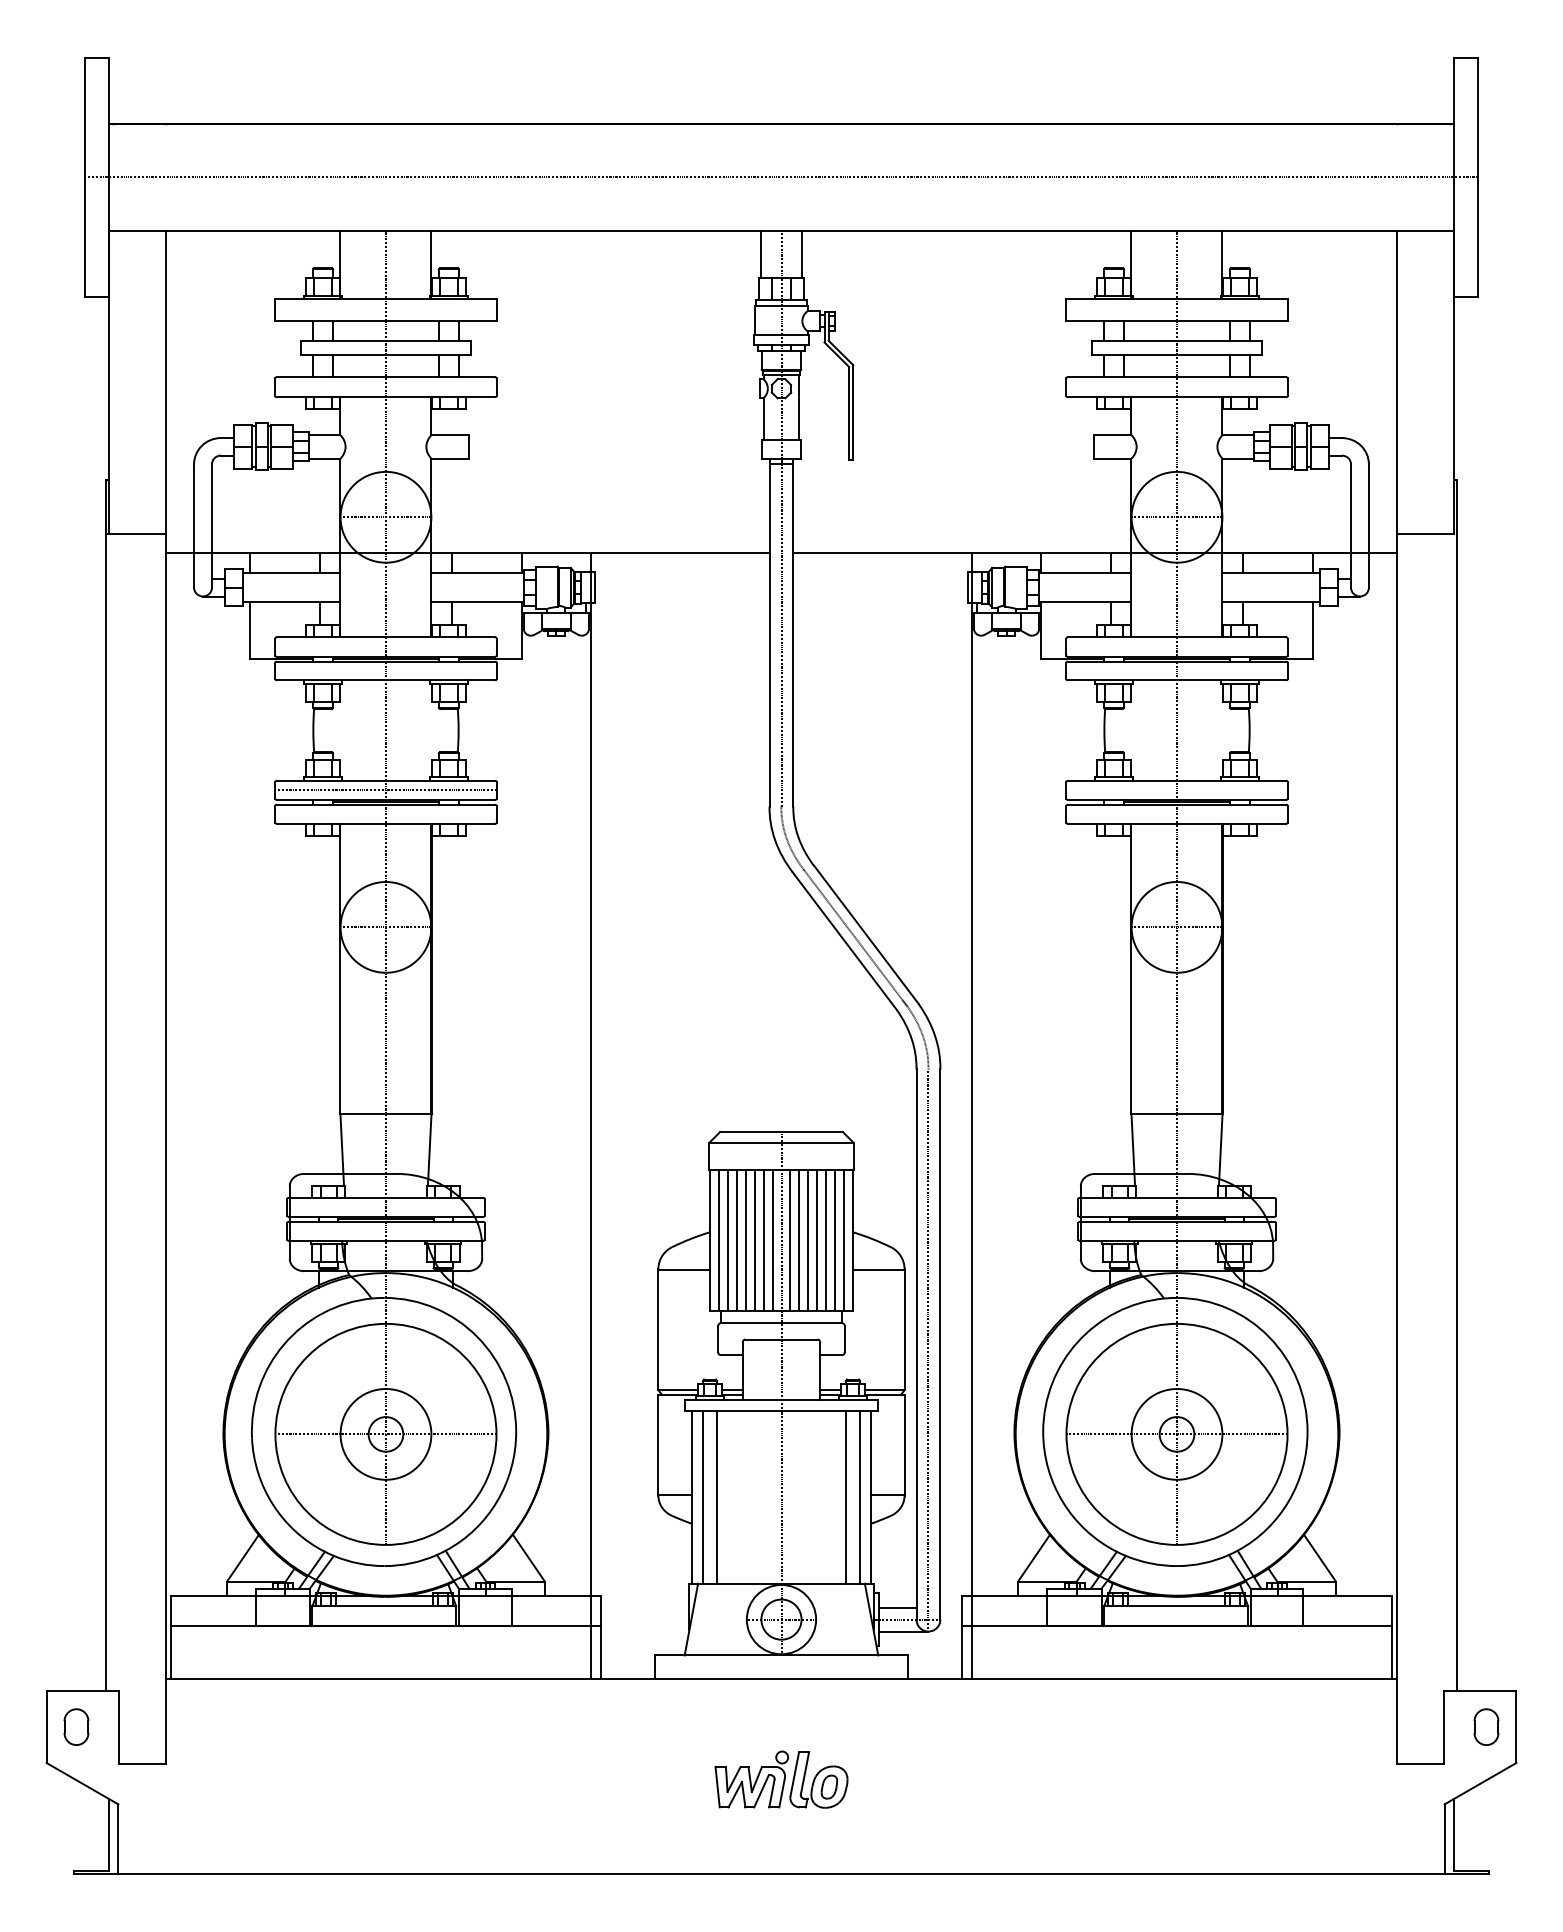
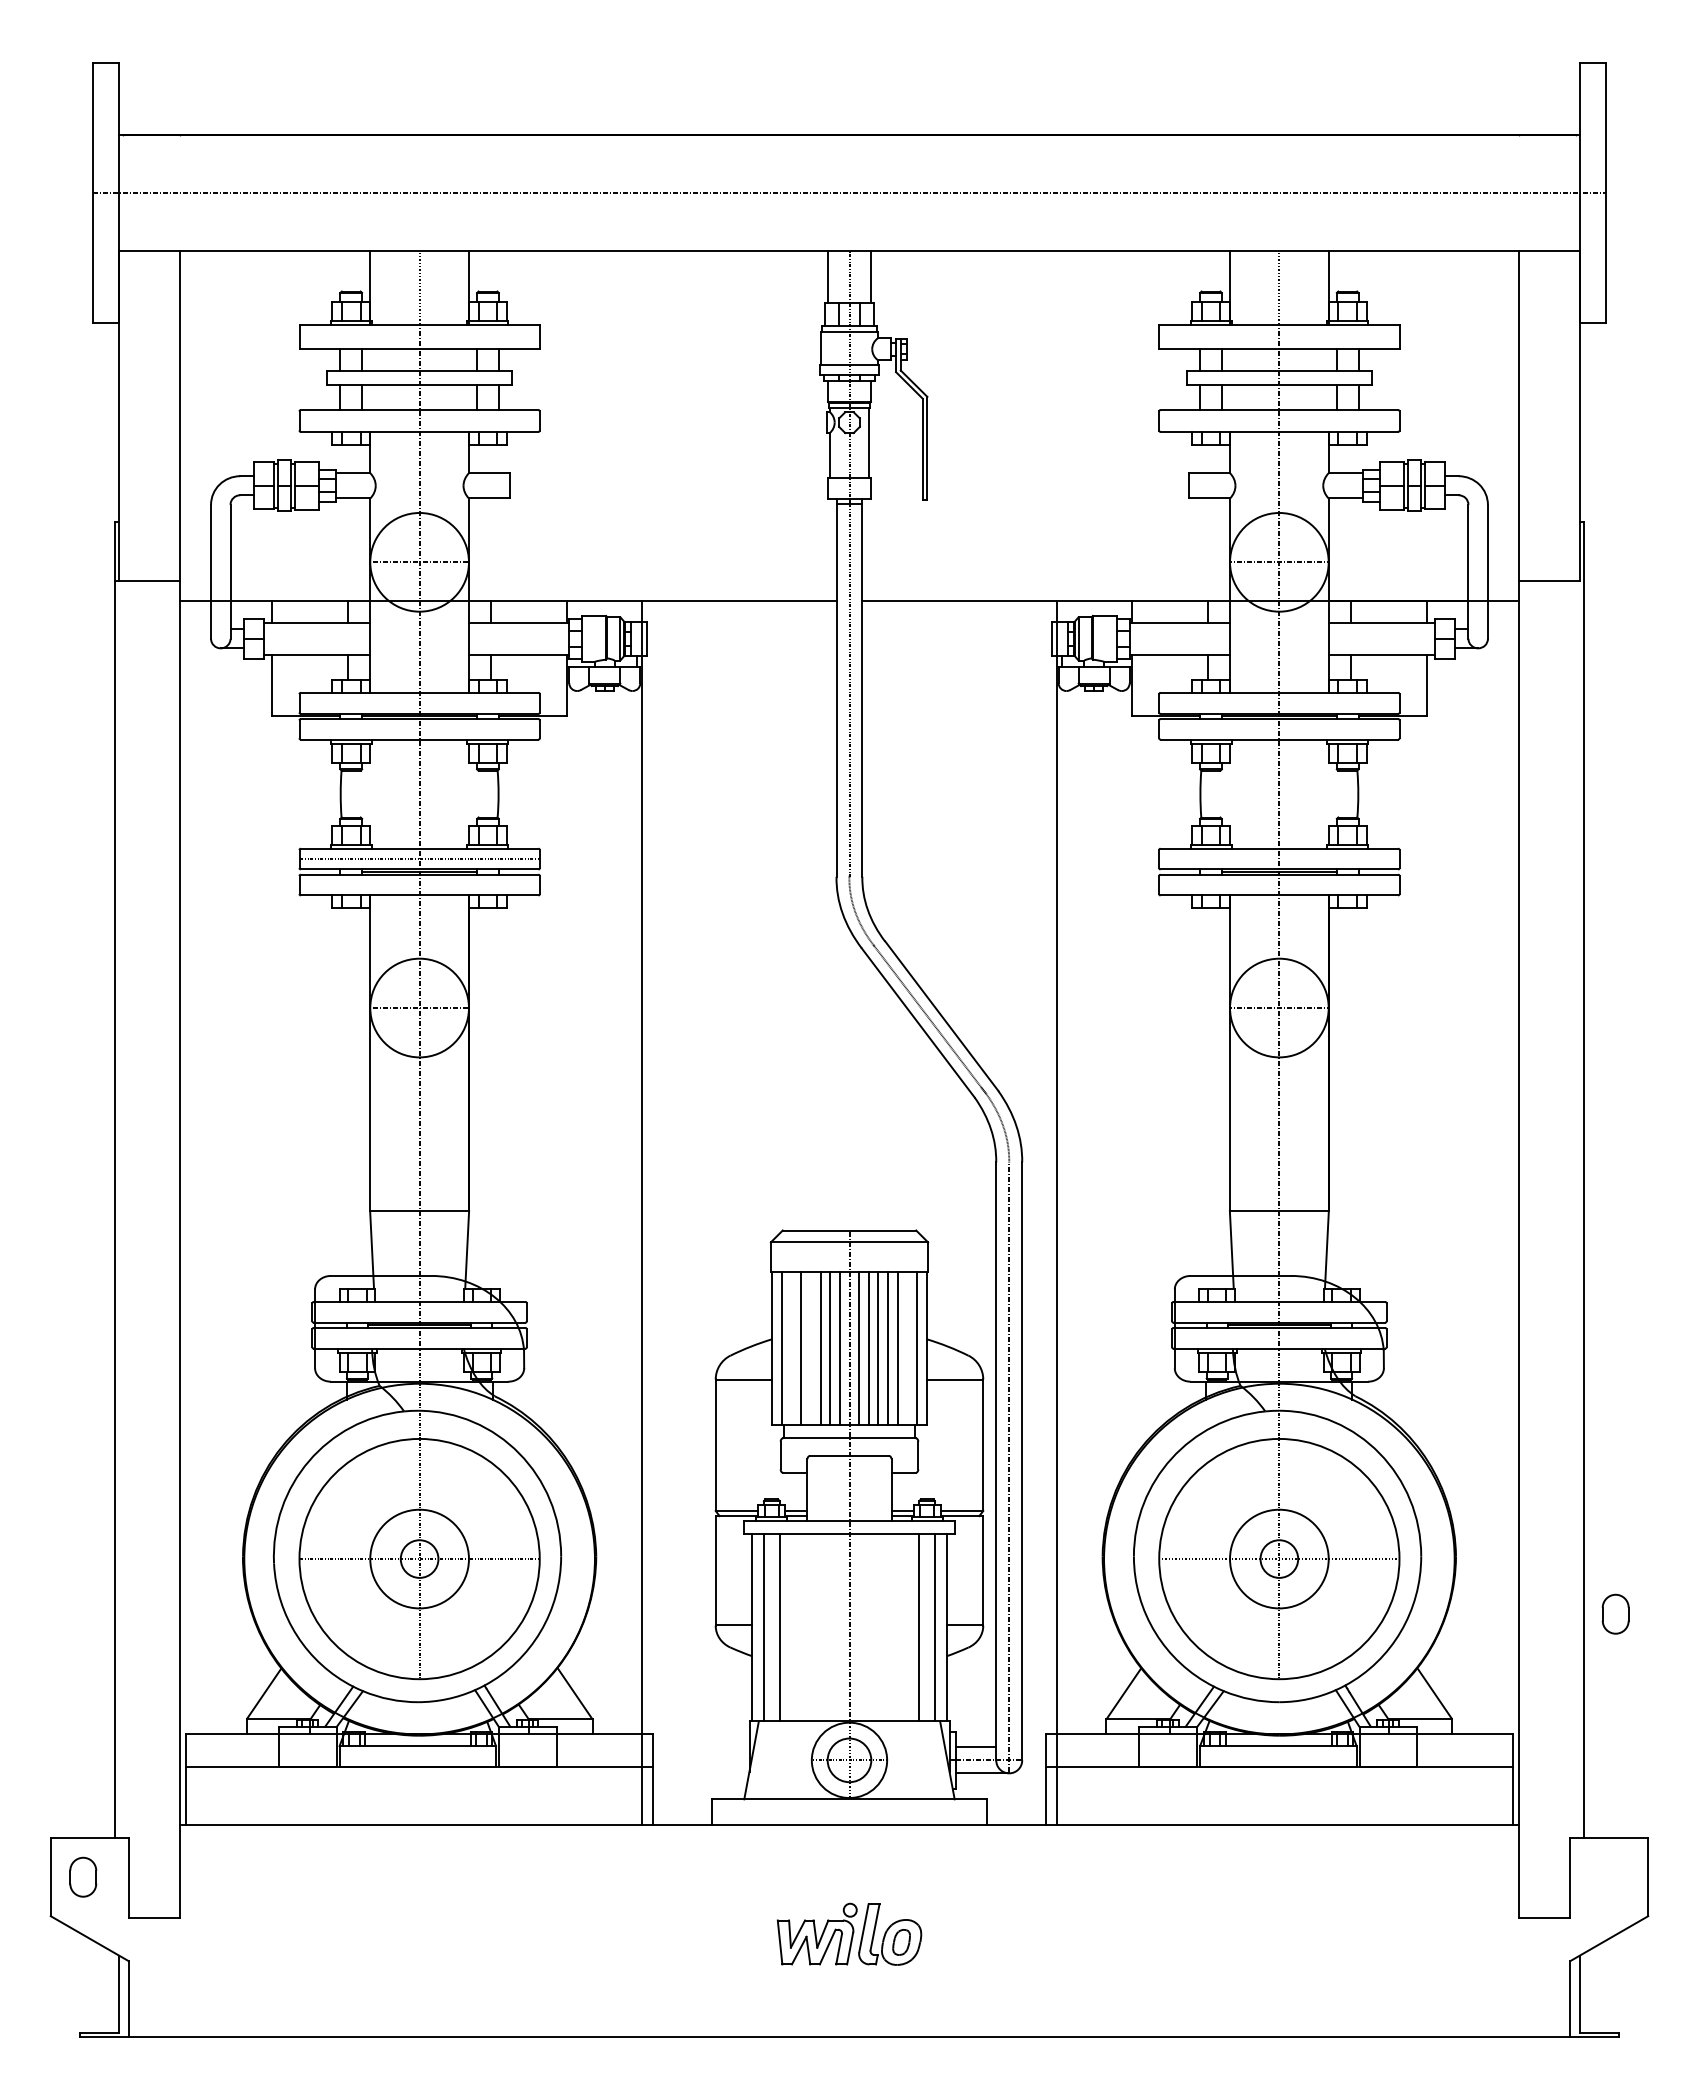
line: (728, 1240) -> (791, 1348), removed
line: (745, 1240) -> (810, 1348), removed
line: (834, 1240) -> (907, 1348), removed
part: (1486, 1726) -> (1615, 1613), moved

